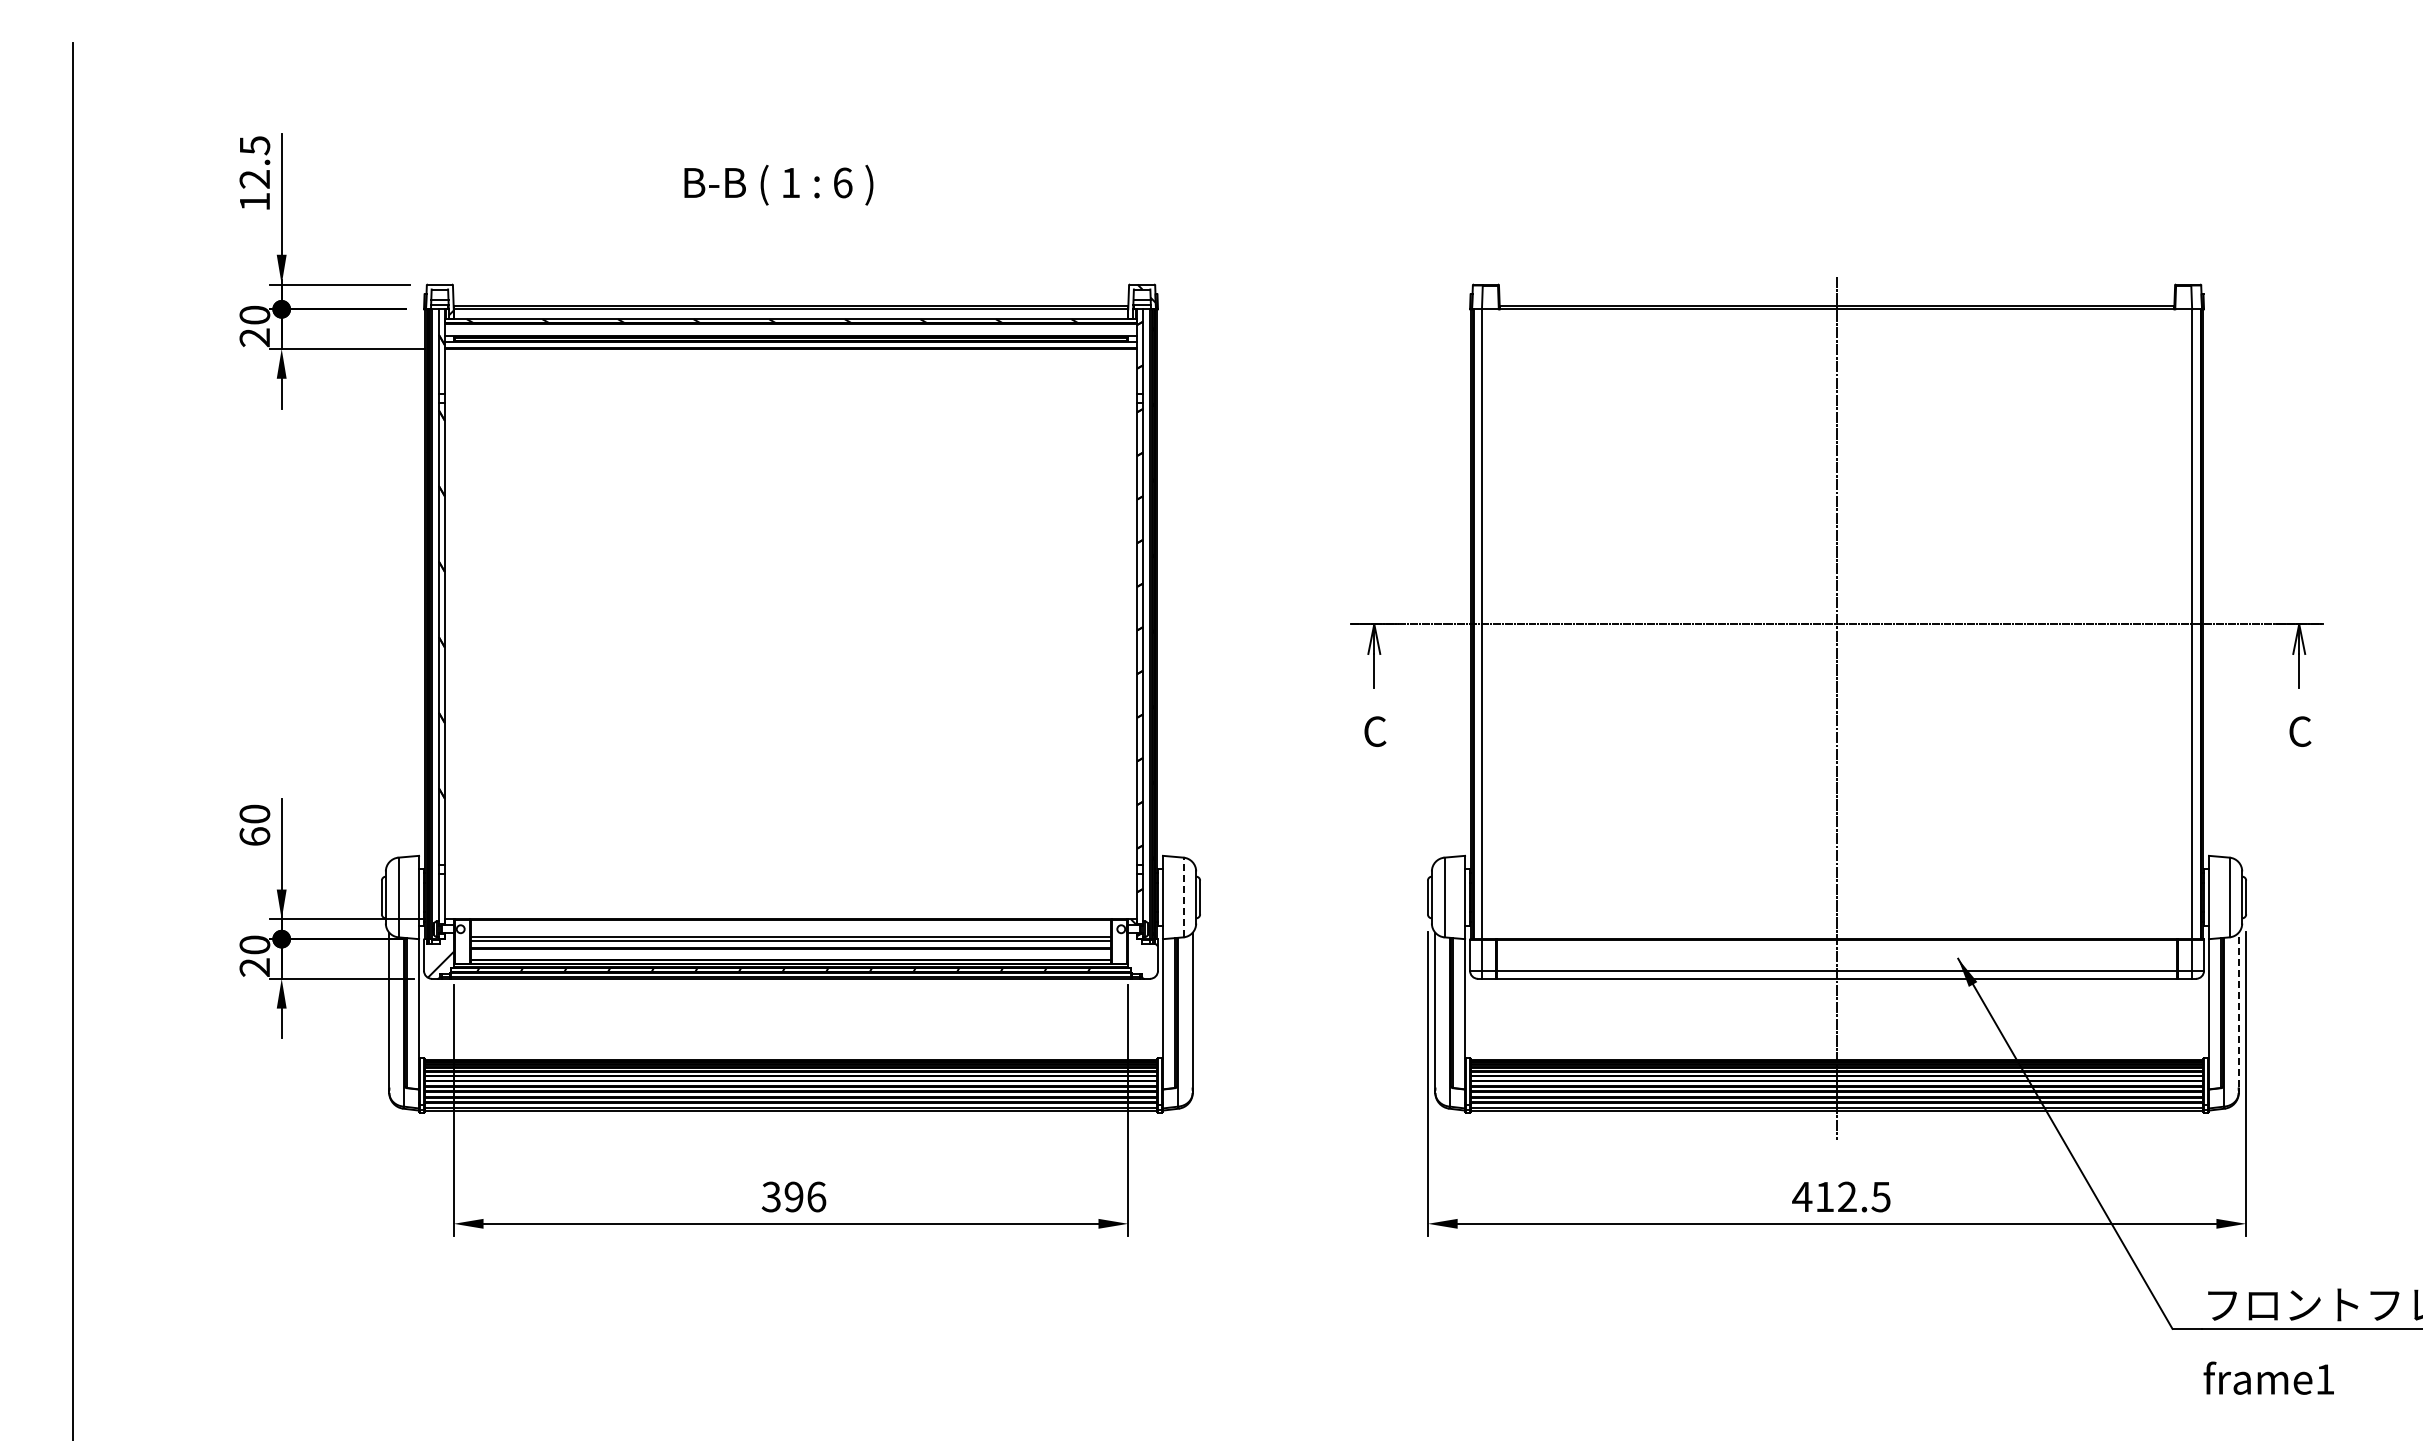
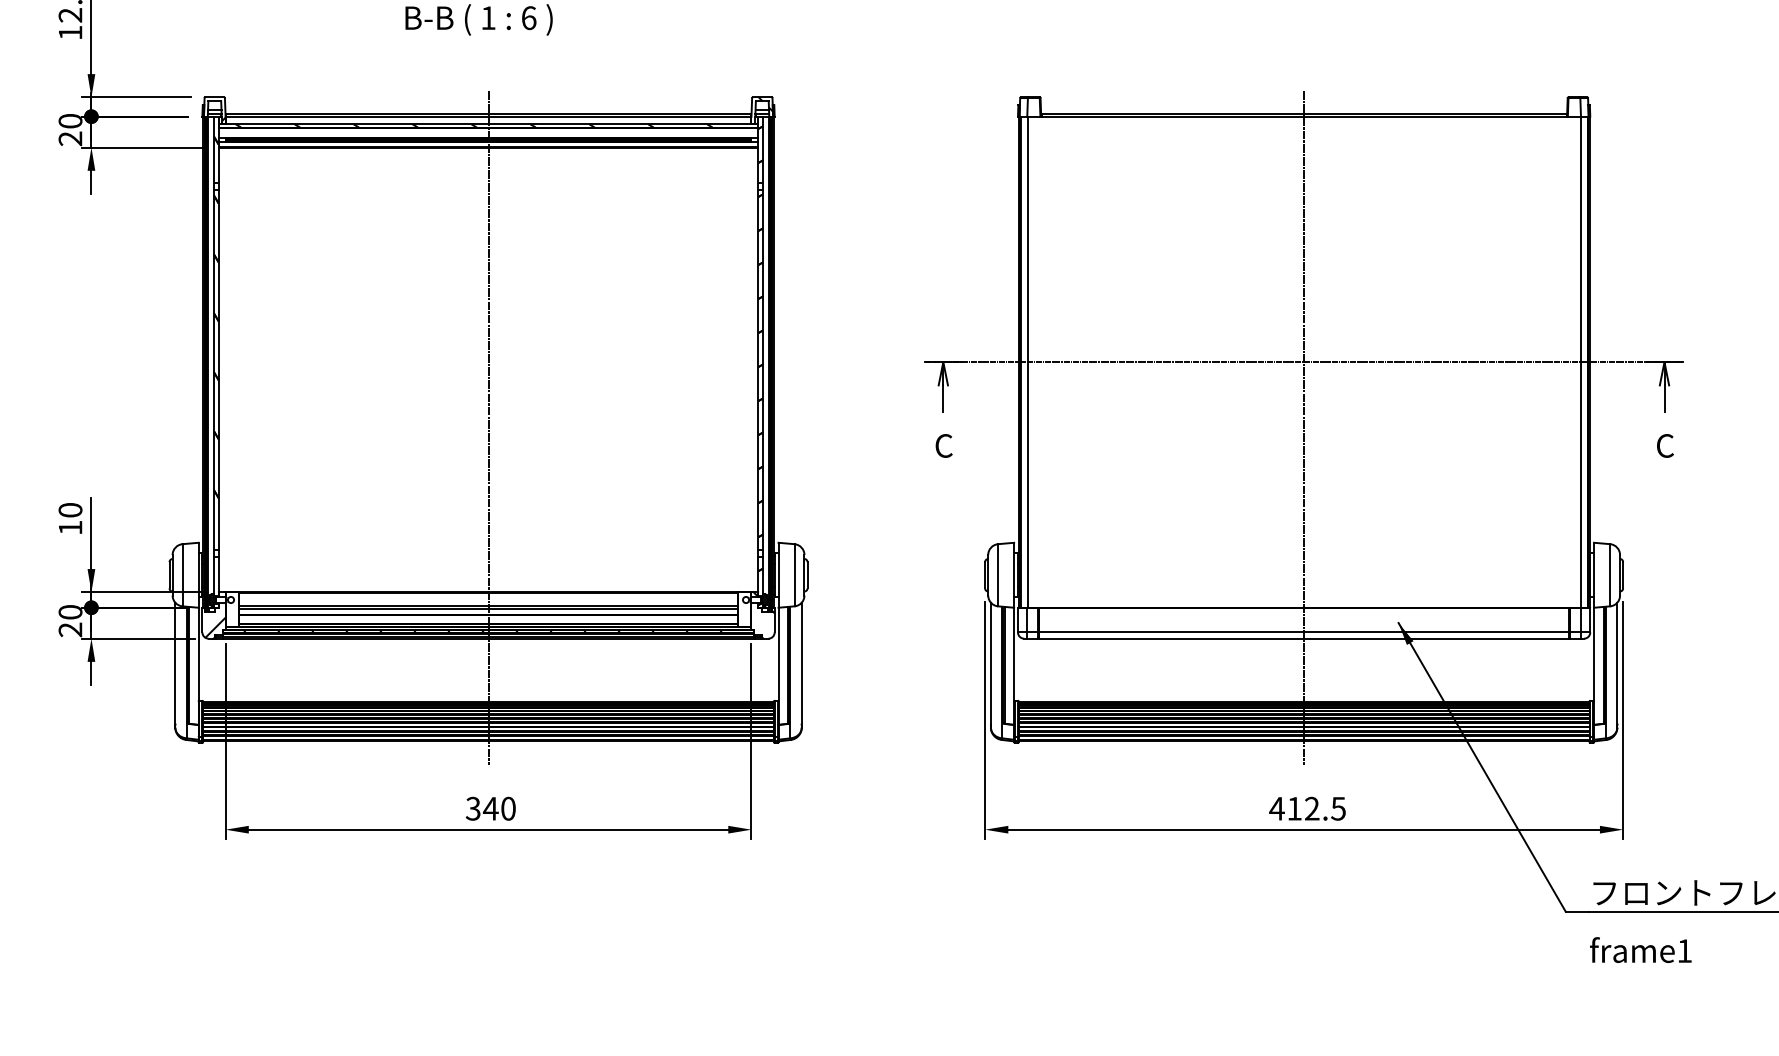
line: (791, 708) -> (488, 427), added
text: (254, 836) -> (70, 527), 60 -> 10
line: (1183, 897) -> (794, 575), dashed -> solid
line: (2238, 1009) -> (1617, 662), dashed -> solid
text: (804, 1196) -> (499, 808), 396 -> 340

